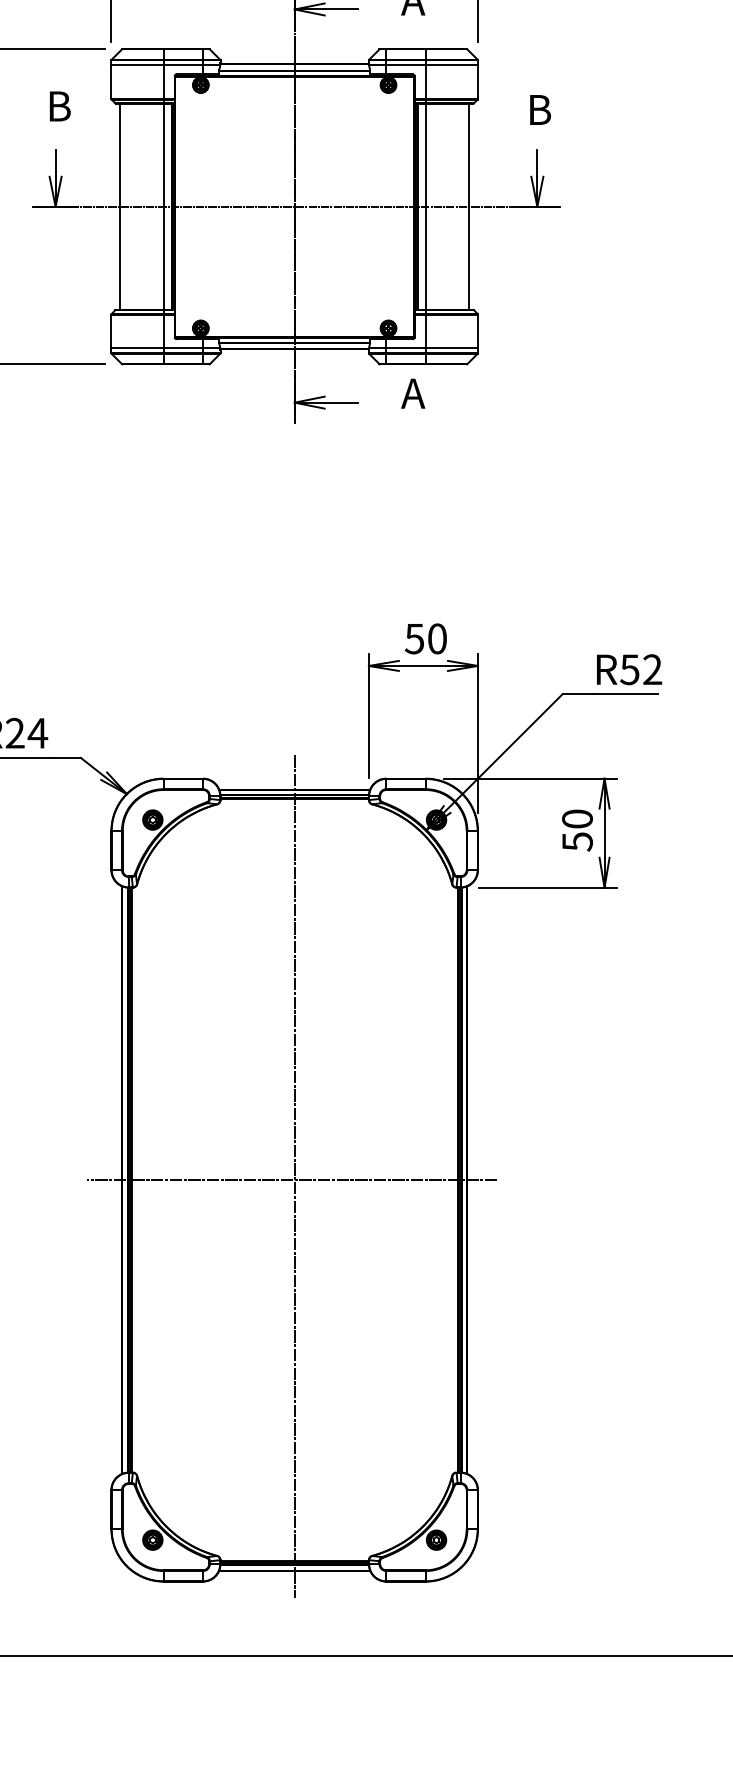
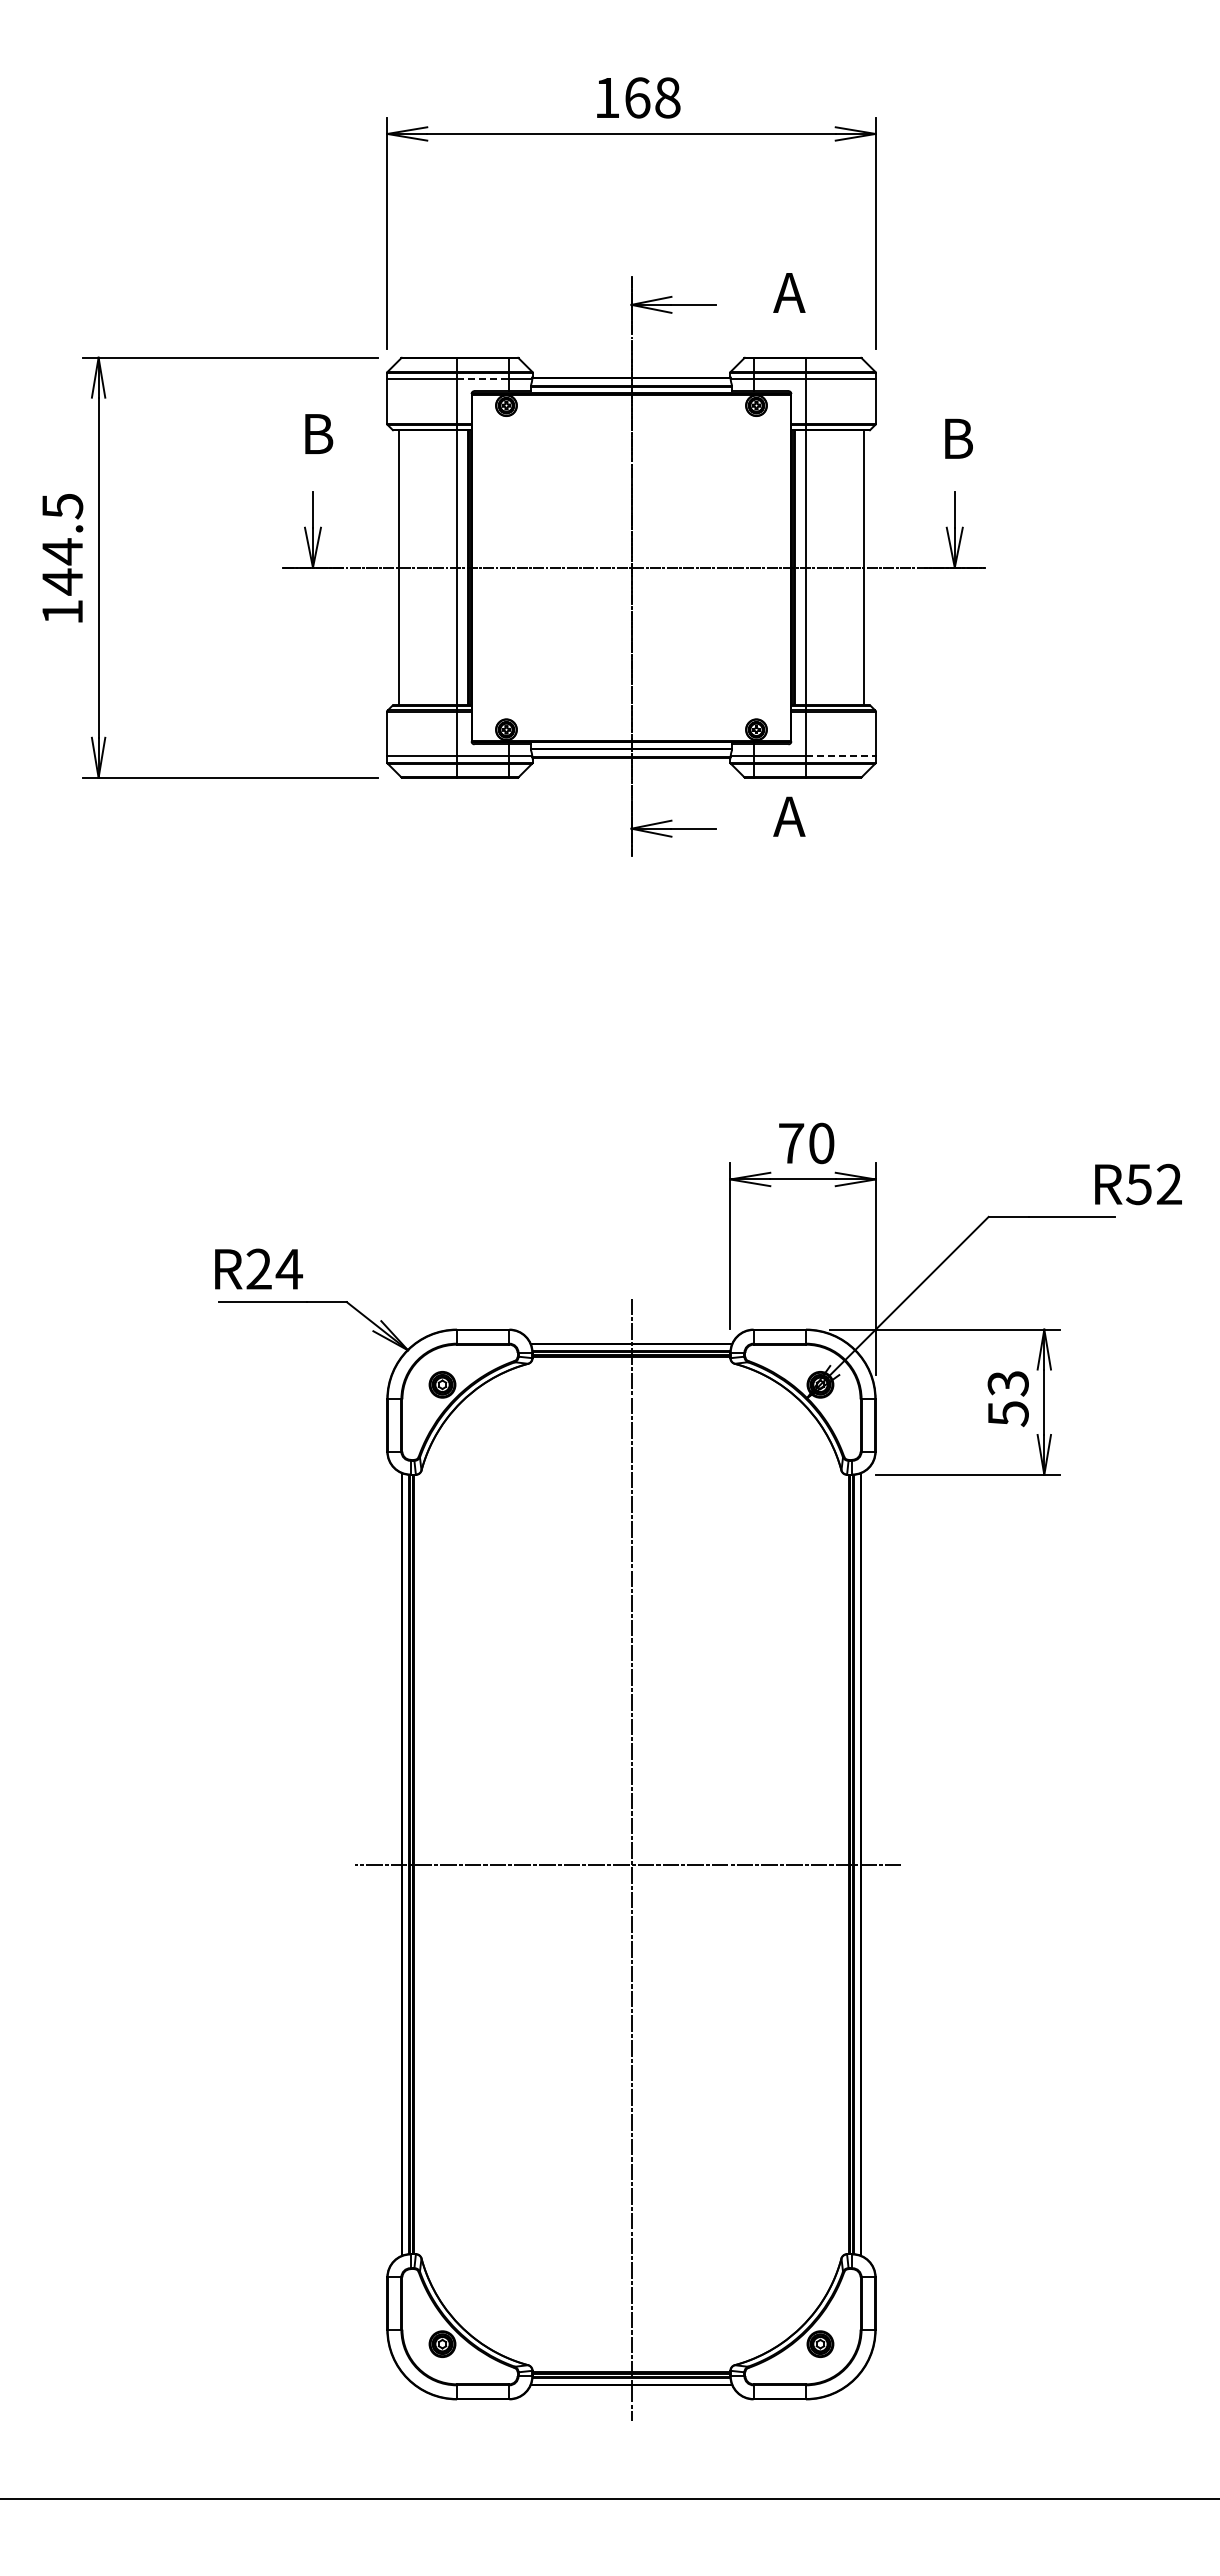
line: (183, 65) -> (483, 379), solid -> dashed
line: (451, 347) -> (840, 755), solid -> dashed
text: (414, 638) -> (791, 1143), 50 -> 70
text: (629, 669) -> (1138, 1184), moved
text: (576, 819) -> (1007, 1383), 50 -> 53

